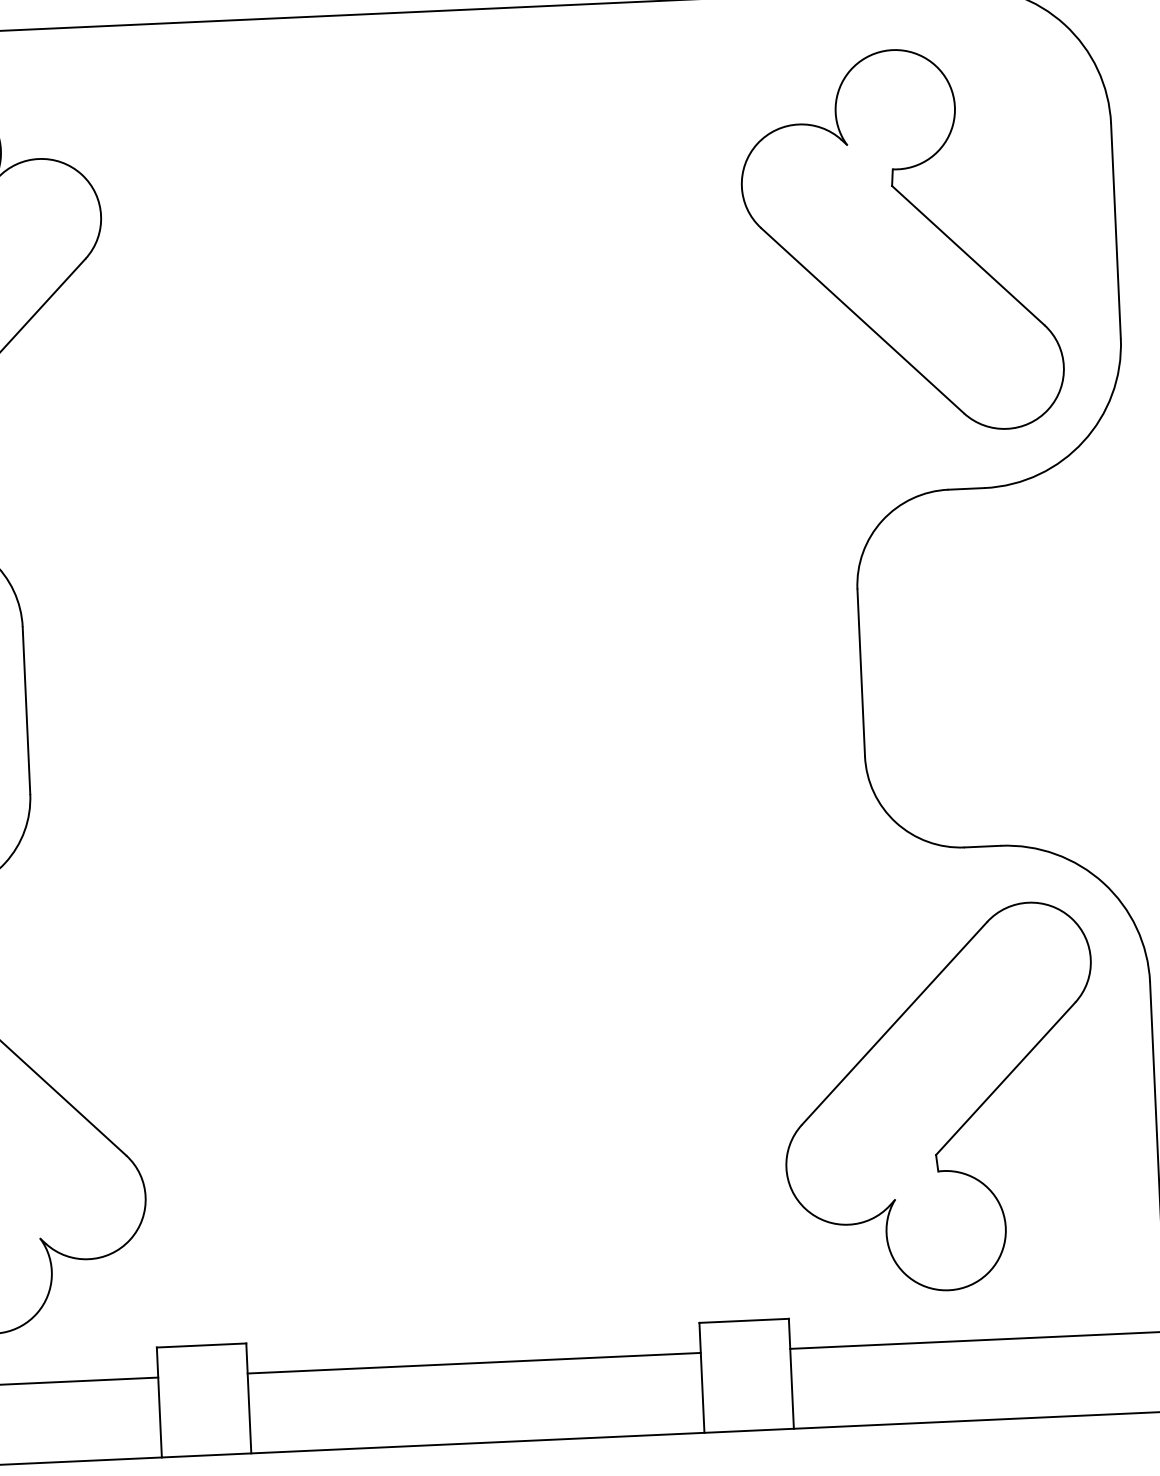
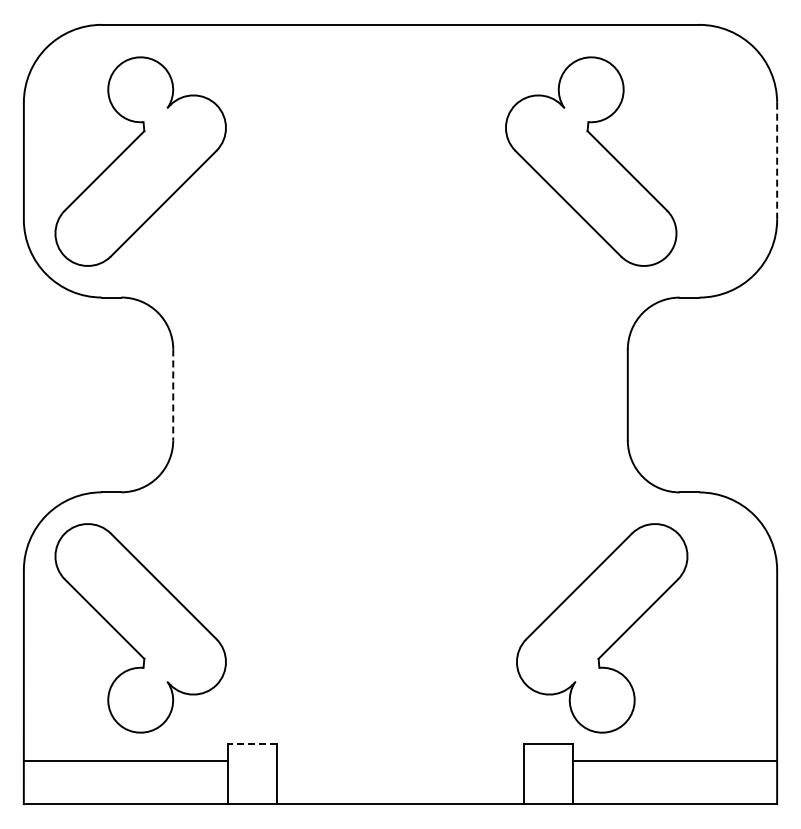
line: (1116, 229) -> (777, 160), solid -> dashed
part: (901, 241) -> (591, 161), moved
line: (26, 711) -> (173, 395), solid -> dashed
part: (940, 1098) -> (602, 628), moved
line: (201, 1345) -> (252, 744), solid -> dashed
line: (474, 1363) -> (400, 760), removed

